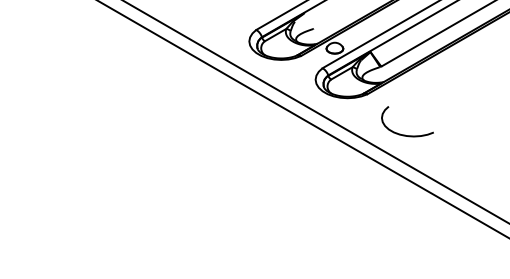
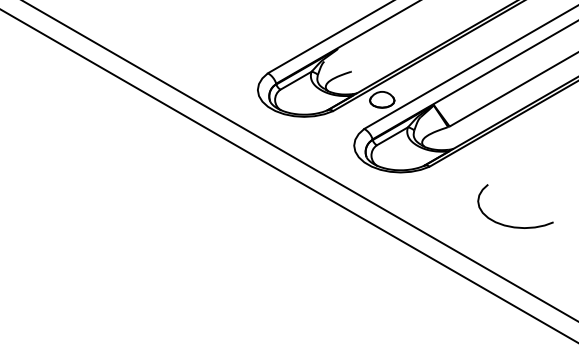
curve: (405, 134) -> (512, 225), moved

